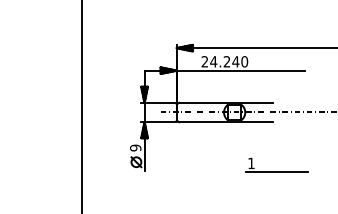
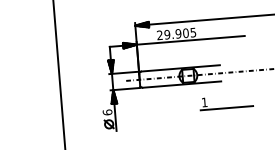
text: (229, 61) -> (180, 33), 24.240 -> 29.905
text: (135, 147) -> (107, 112), 9 -> 6
part: (276, 171) -> (226, 107), moved

